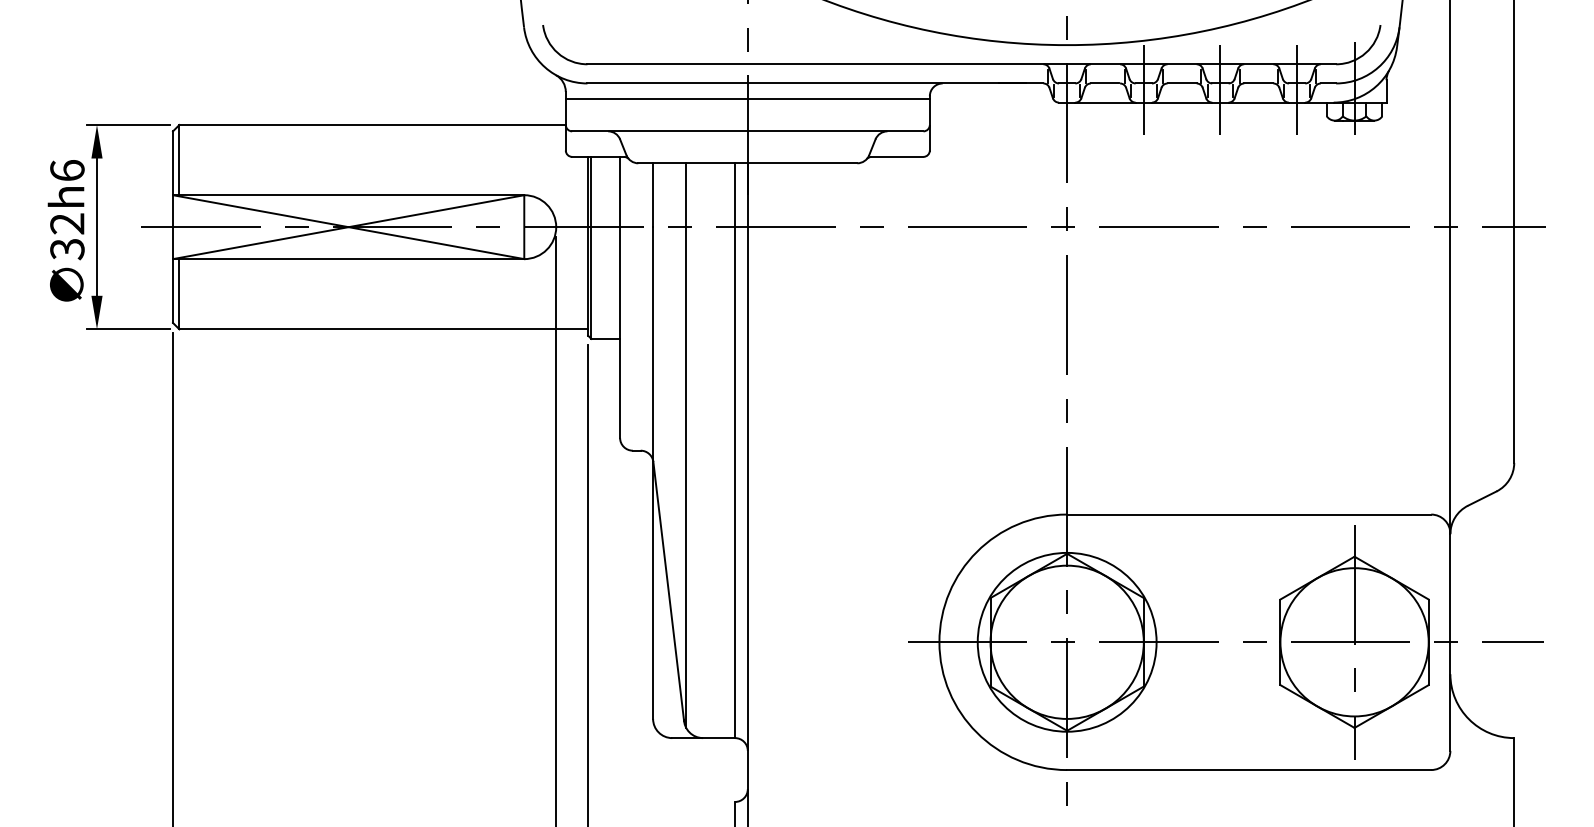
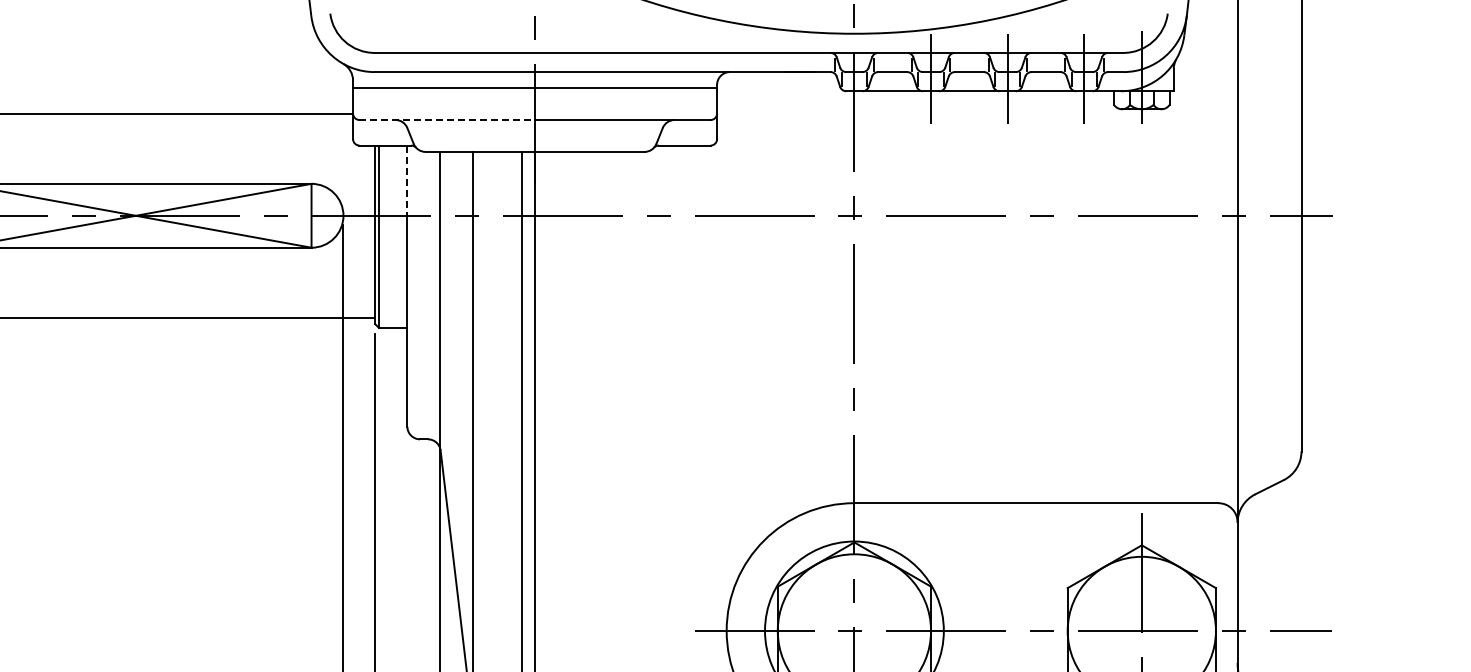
line: (660, 131) -> (447, 120), solid -> dashed
line: (620, 192) -> (407, 181), solid -> dashed

